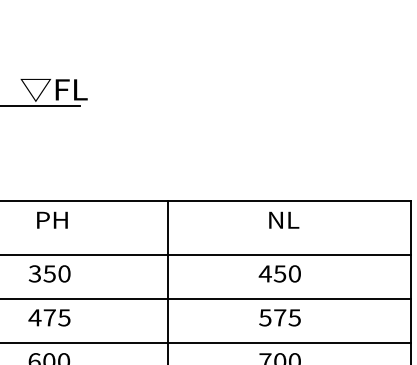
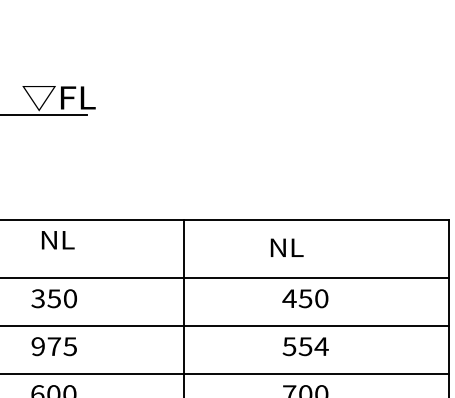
text: (52, 219) -> (57, 239), PH -> NL
text: (284, 219) -> (287, 247), moved
text: (34, 317) -> (37, 346), 475 -> 975
text: (287, 317) -> (313, 346), 575 -> 554

